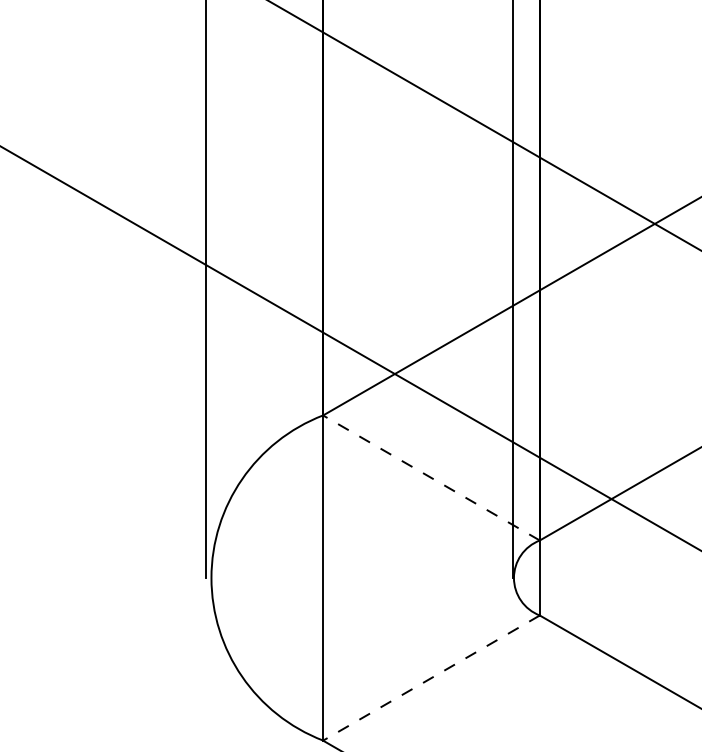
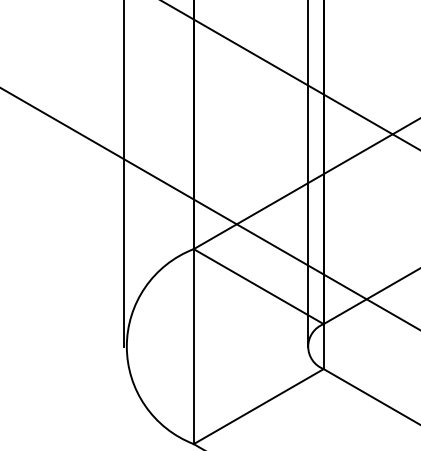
line: (431, 477) -> (258, 286), dashed -> solid
line: (431, 677) -> (258, 406), dashed -> solid

